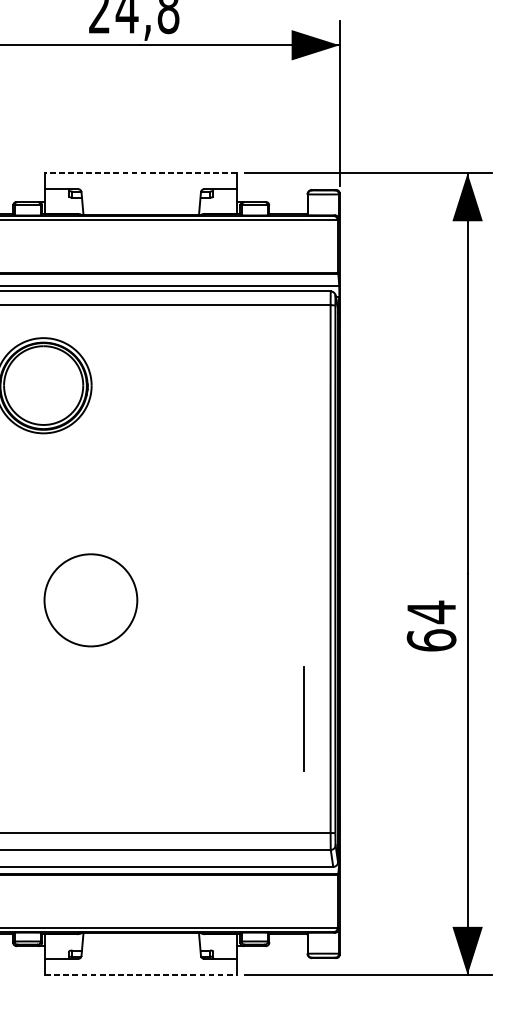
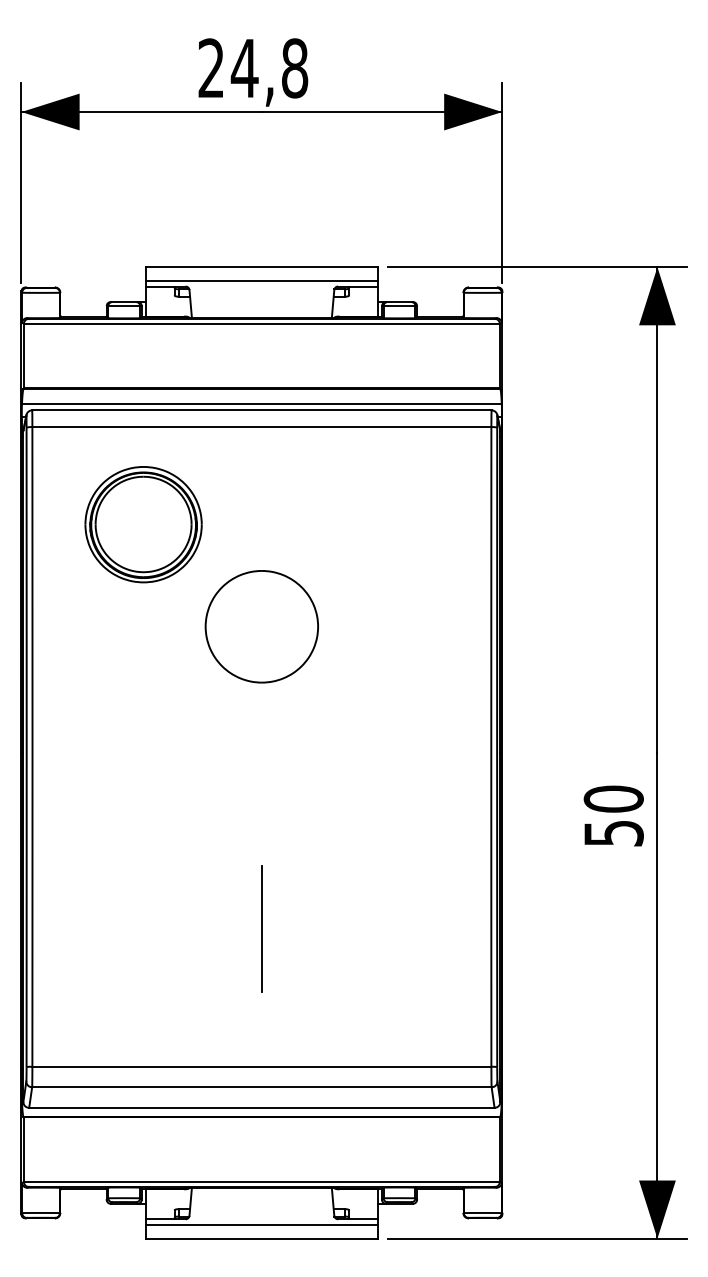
line: (140, 173) -> (261, 267), dashed -> solid
line: (140, 184) -> (261, 280), added
part: (90, 600) -> (261, 626), moved
text: (431, 625) -> (613, 815), 64 -> 50
line: (303, 718) -> (261, 928), moved
line: (140, 963) -> (261, 1225), added
line: (141, 974) -> (262, 1238), dashed -> solid

